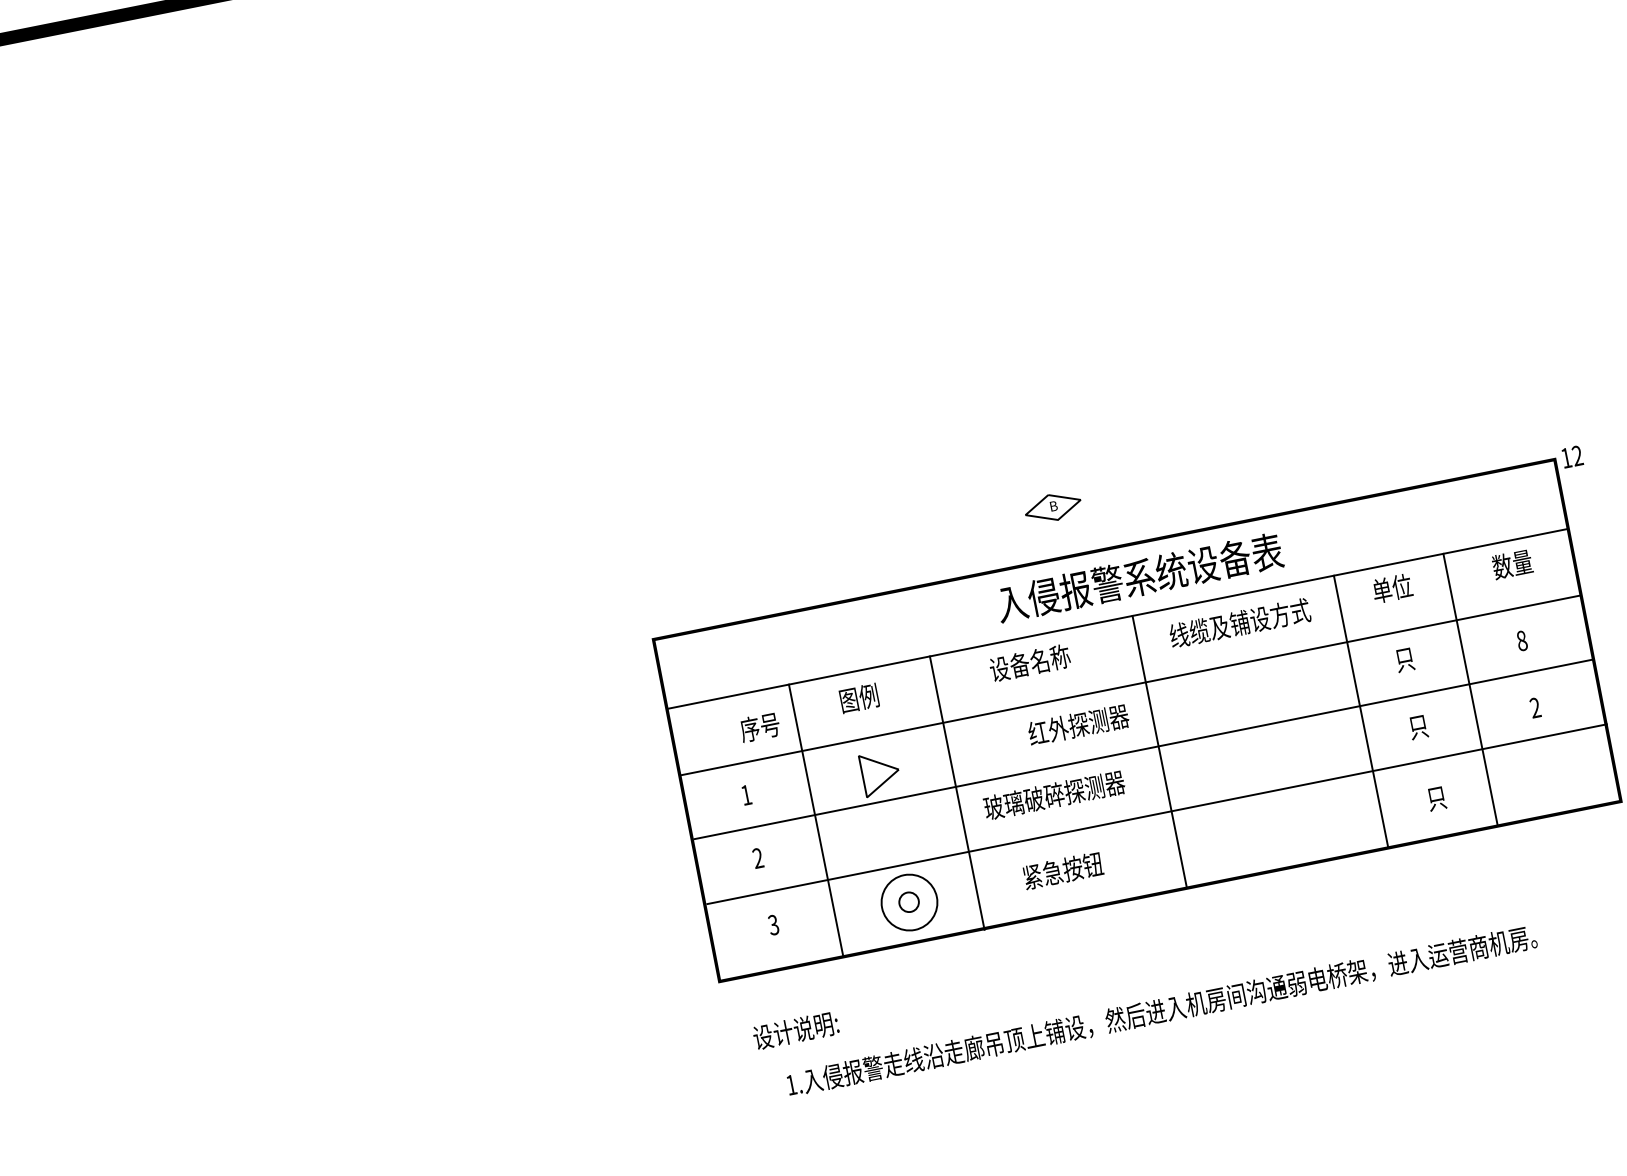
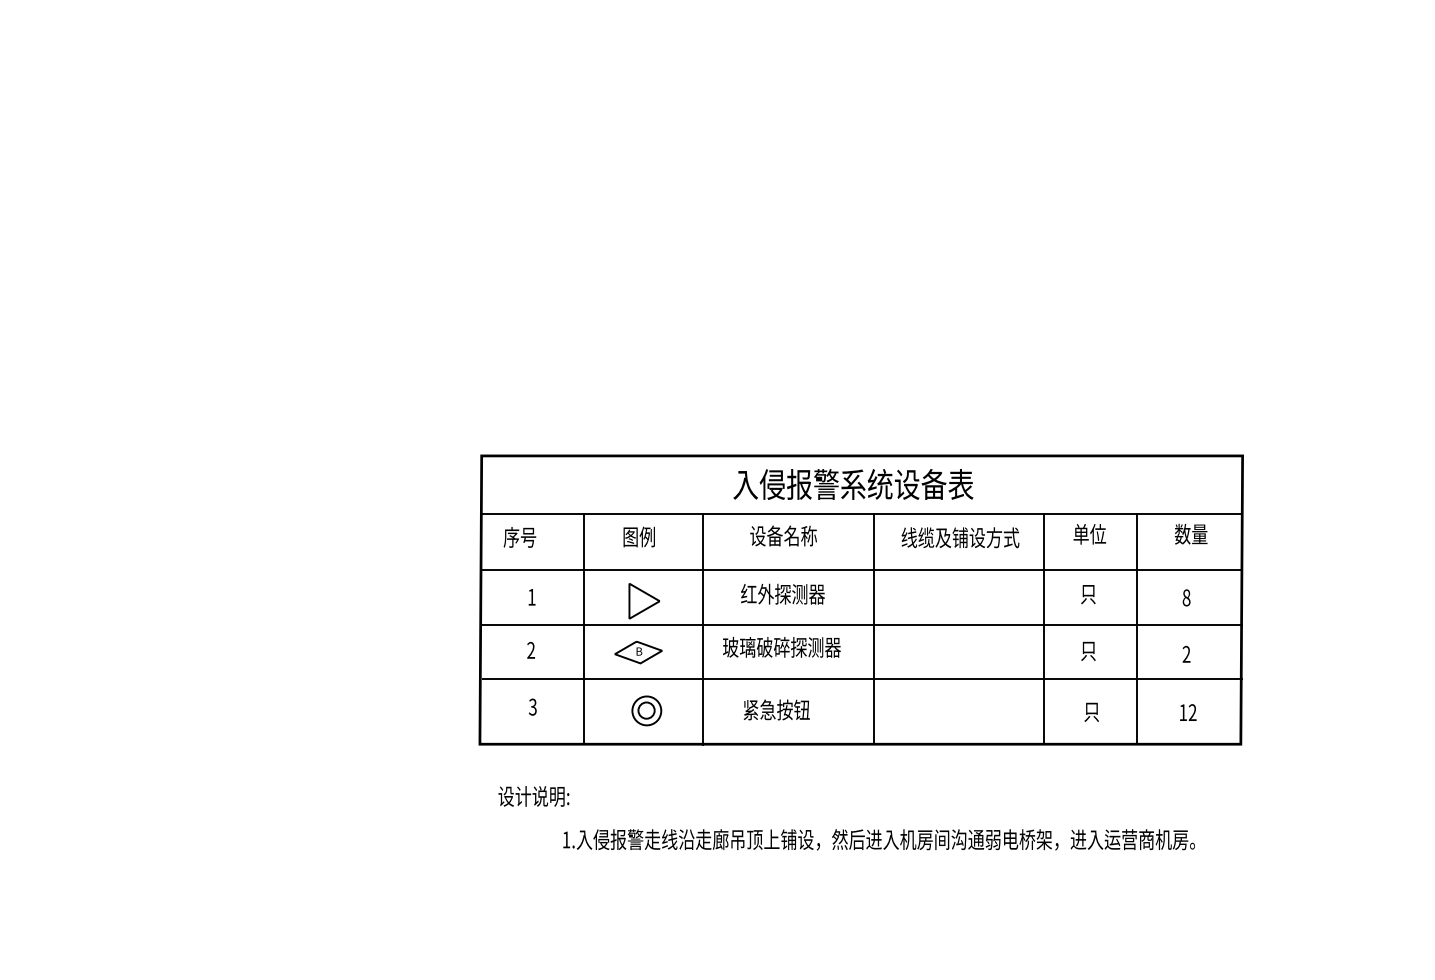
text: (1572, 456) -> (1188, 712), moved
part: (1053, 507) -> (638, 652), moved
text: (1139, 577) -> (853, 484), moved
text: (1077, 724) -> (782, 593), moved
text: (759, 727) -> (519, 537), moved
circle: (909, 902) -> (646, 710), size x0.62
text: (1161, 1010) -> (878, 839), moved

